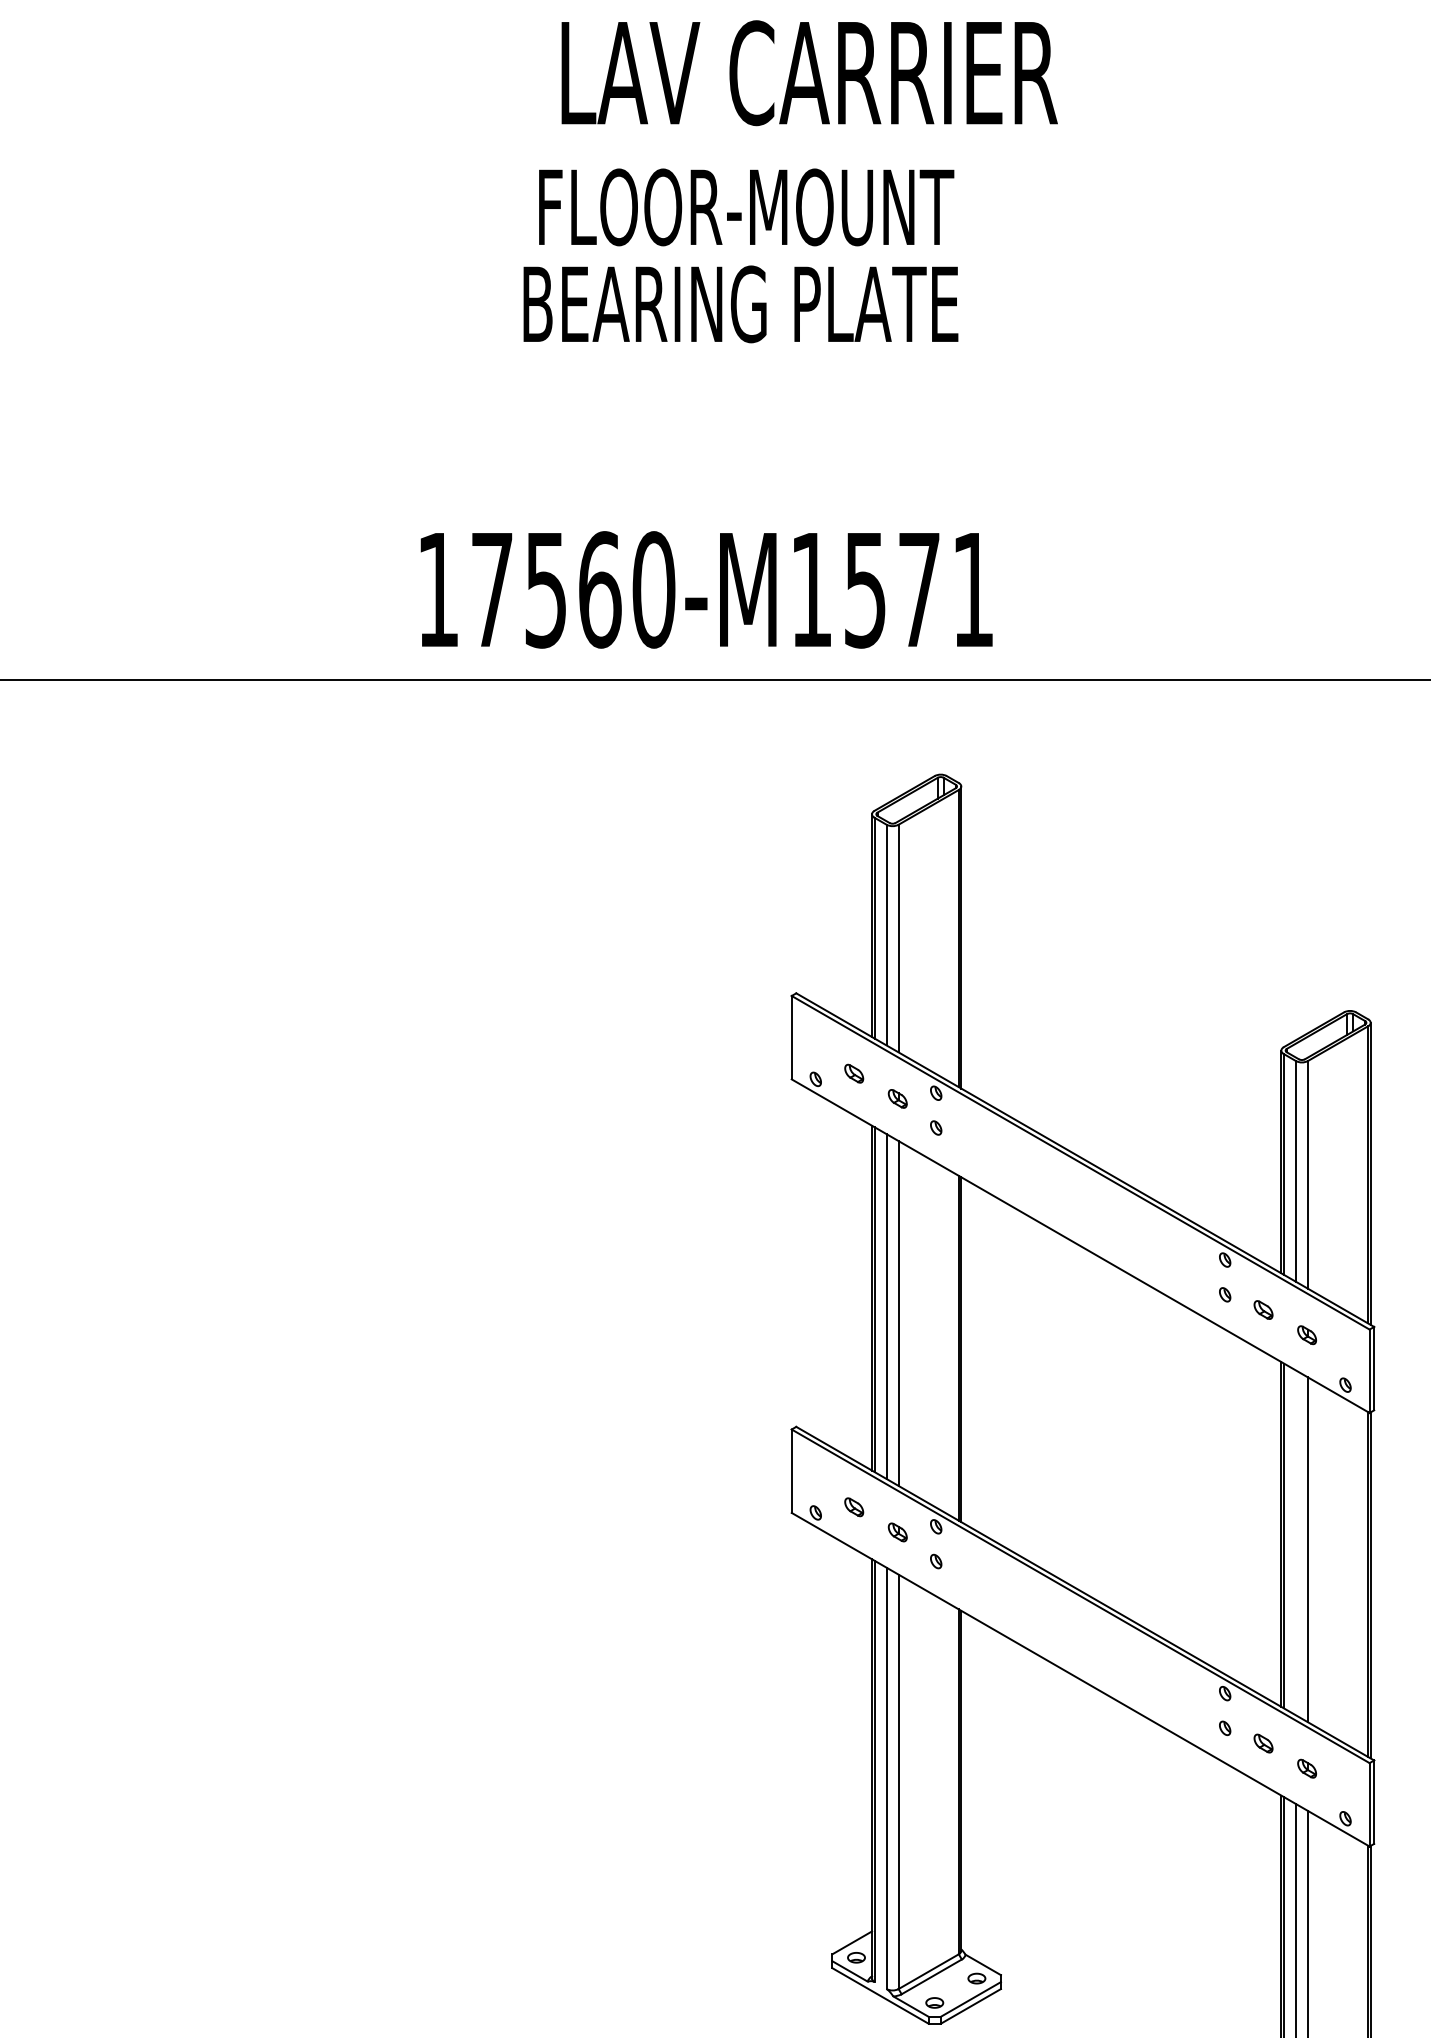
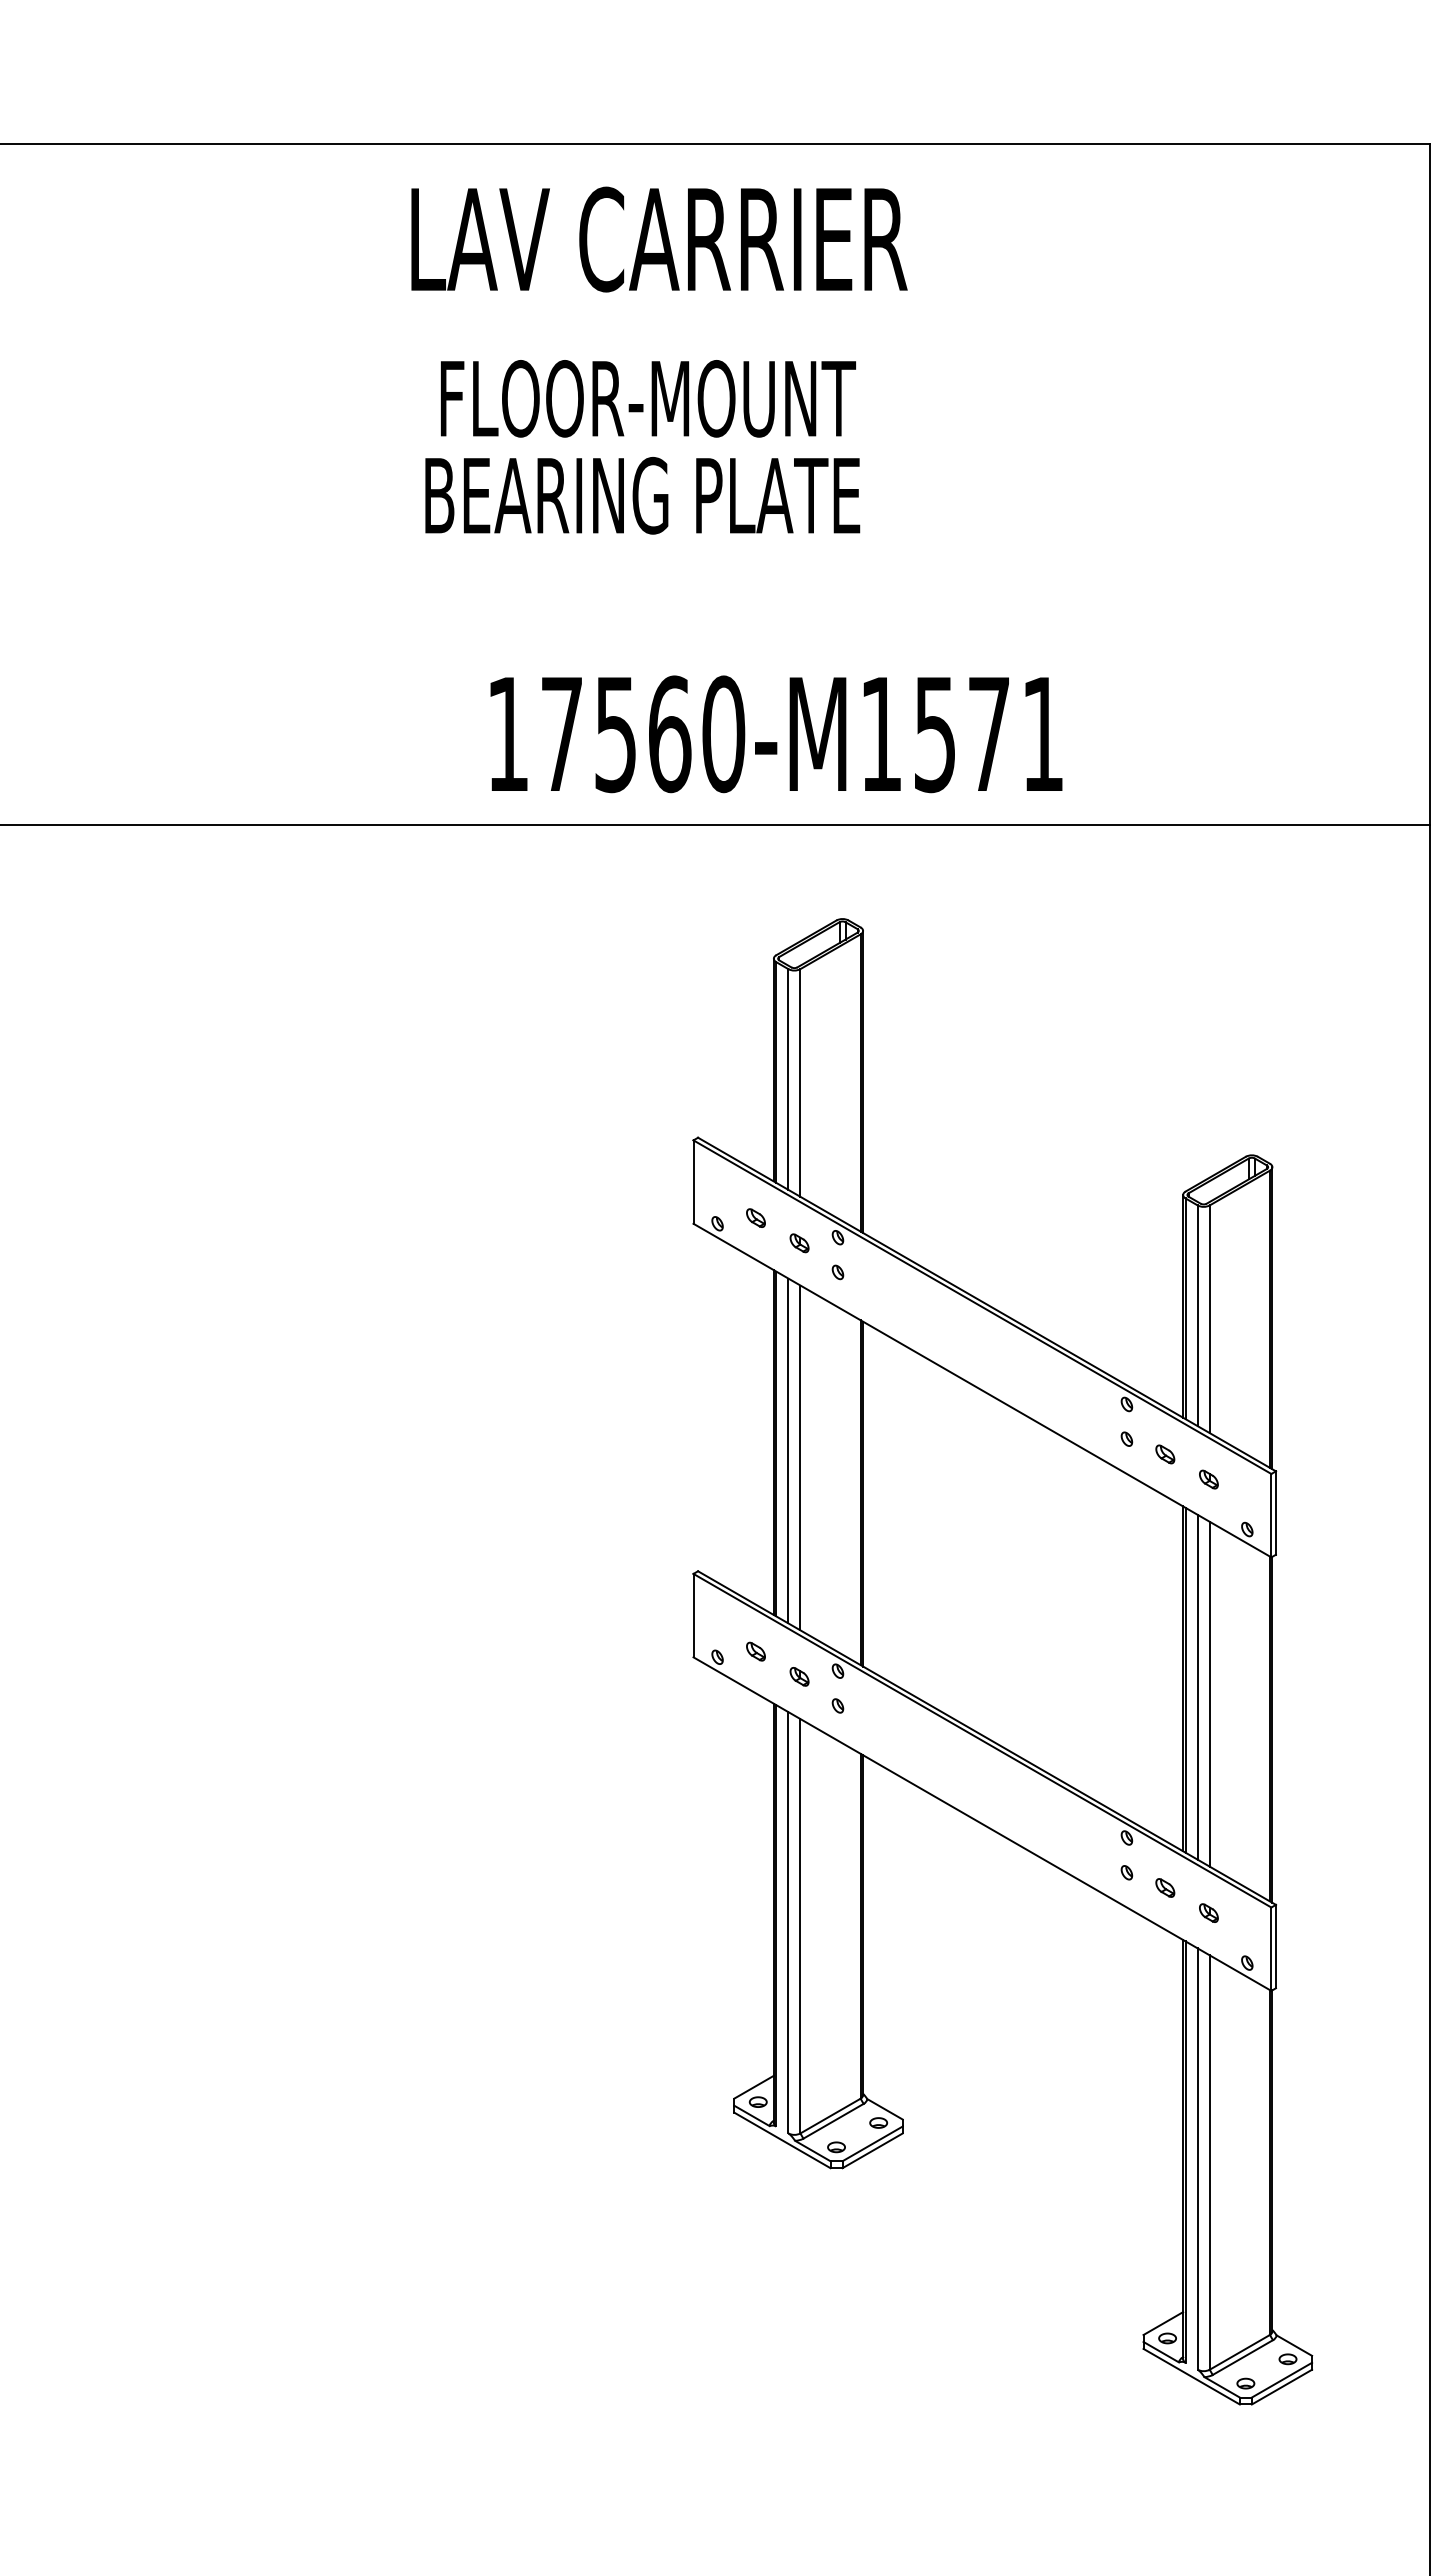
text: (809, 73) -> (659, 239), moved
text: (740, 256) -> (642, 447), moved
text: (706, 590) -> (776, 734), moved
line: (1295, 1542) -> (1197, 1686), added

